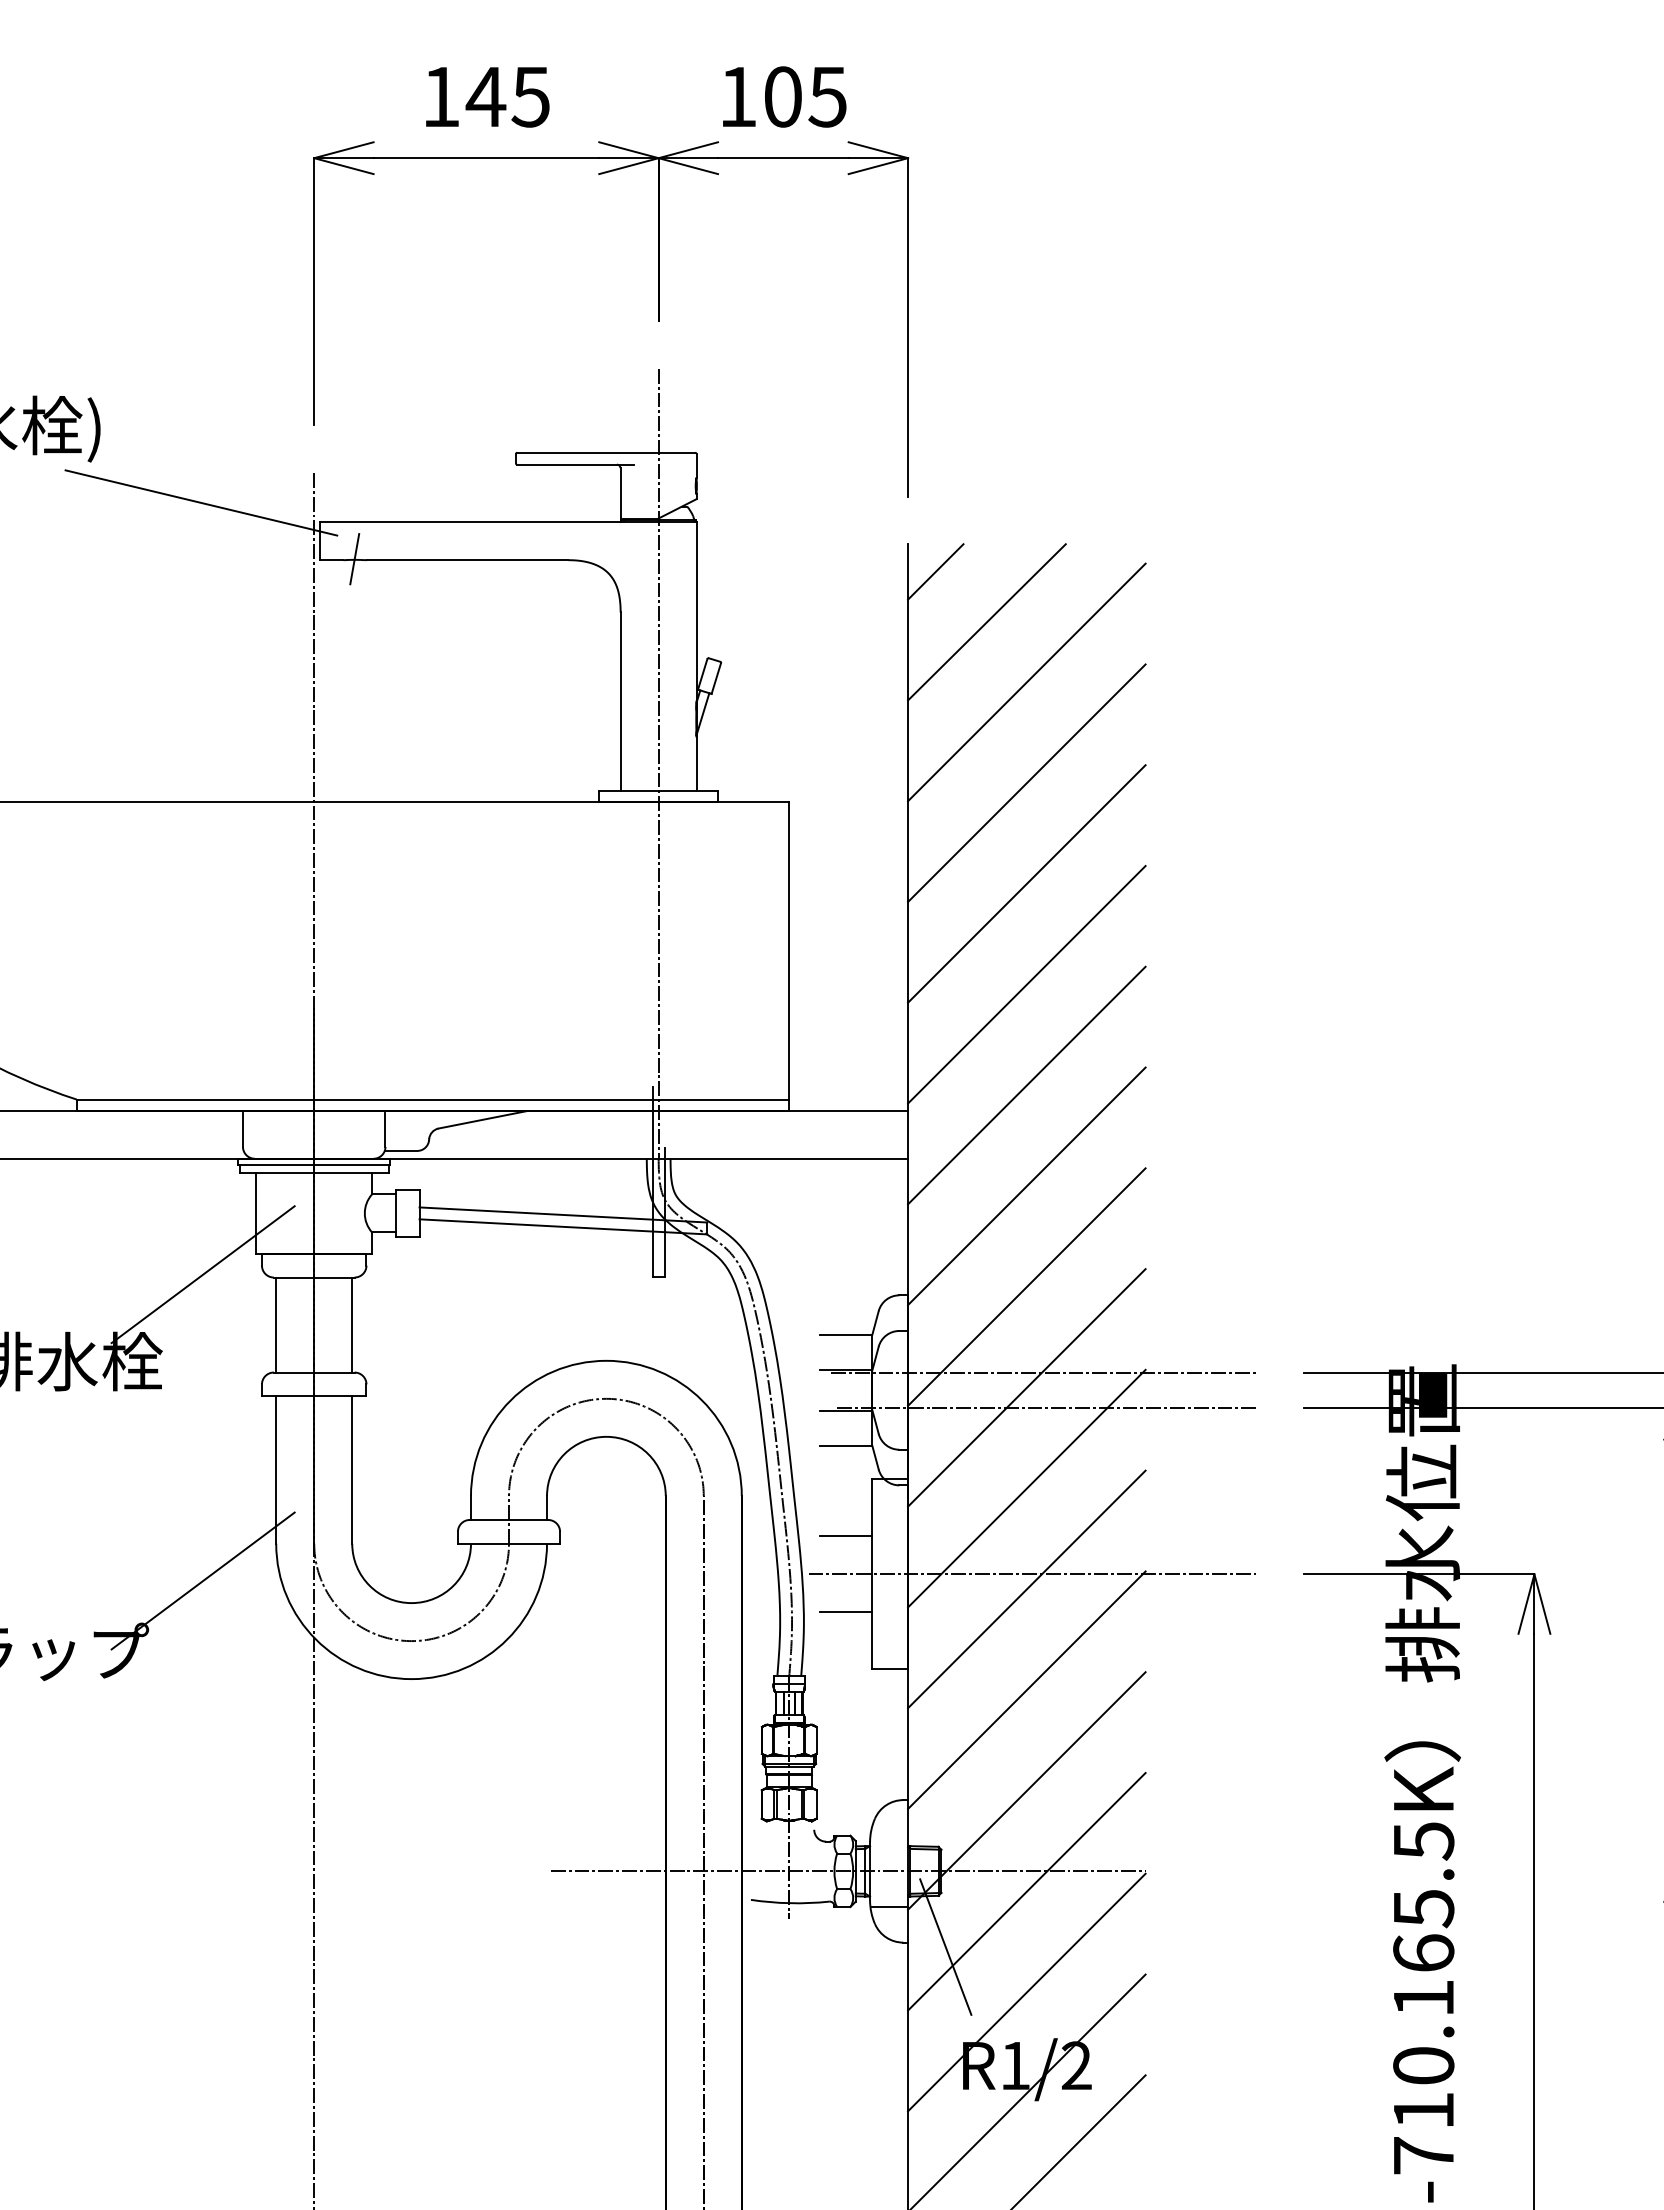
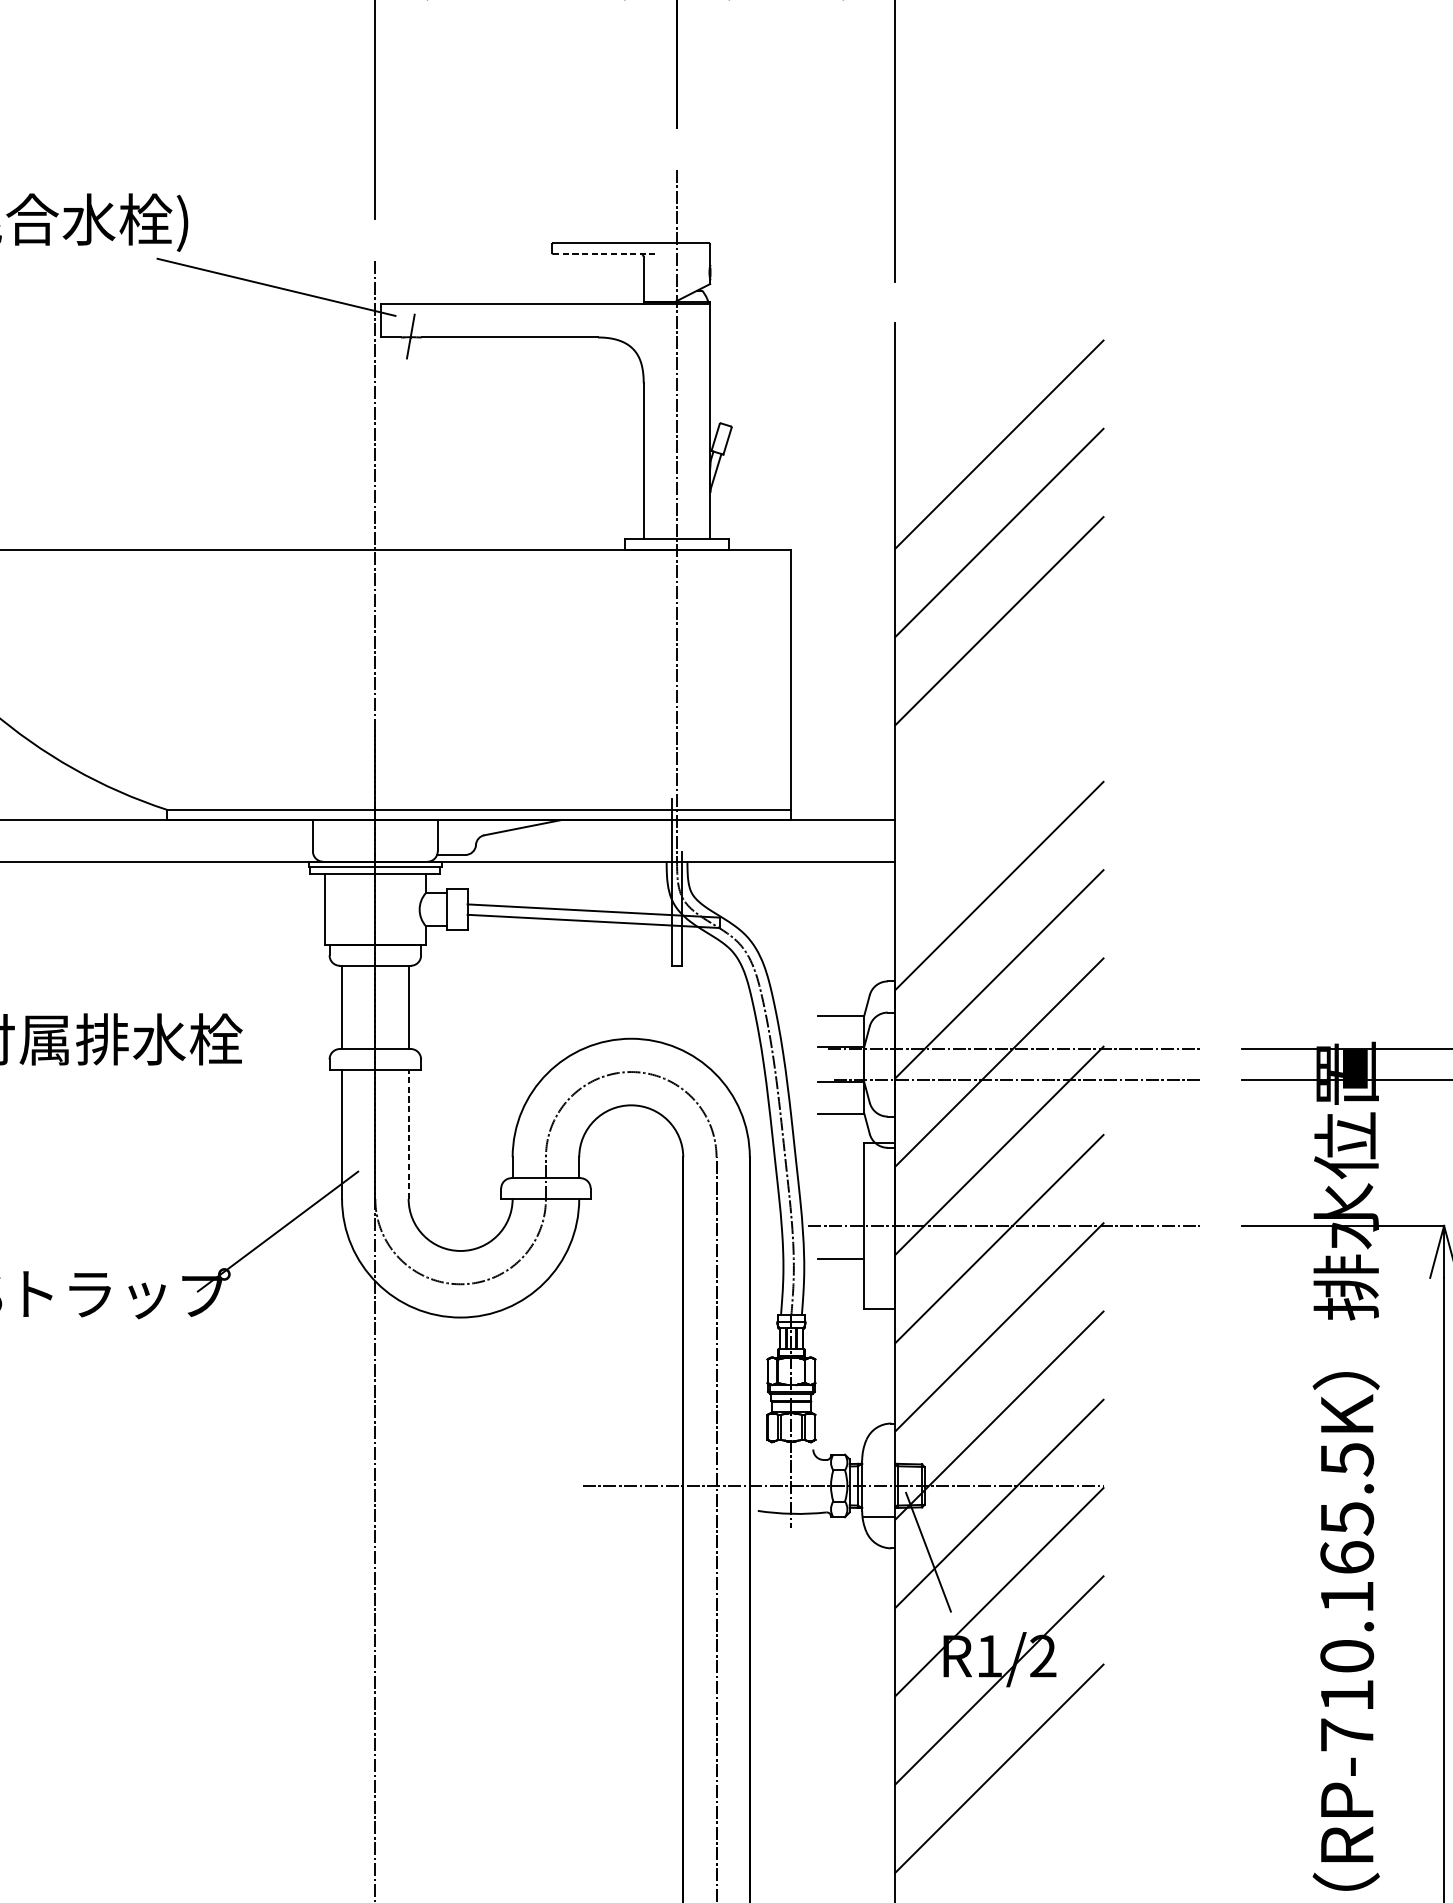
line: (575, 464) -> (604, 253), solid -> dashed
line: (935, 571) -> (919, 347), removed
line: (986, 622) -> (964, 392), removed
line: (1026, 984) -> (999, 709), removed
line: (1026, 1085) -> (999, 797), removed
line: (202, 1274) -> (277, 963), removed
line: (352, 1470) -> (408, 1134), solid -> dashed
line: (845, 1536) -> (840, 1192), removed

